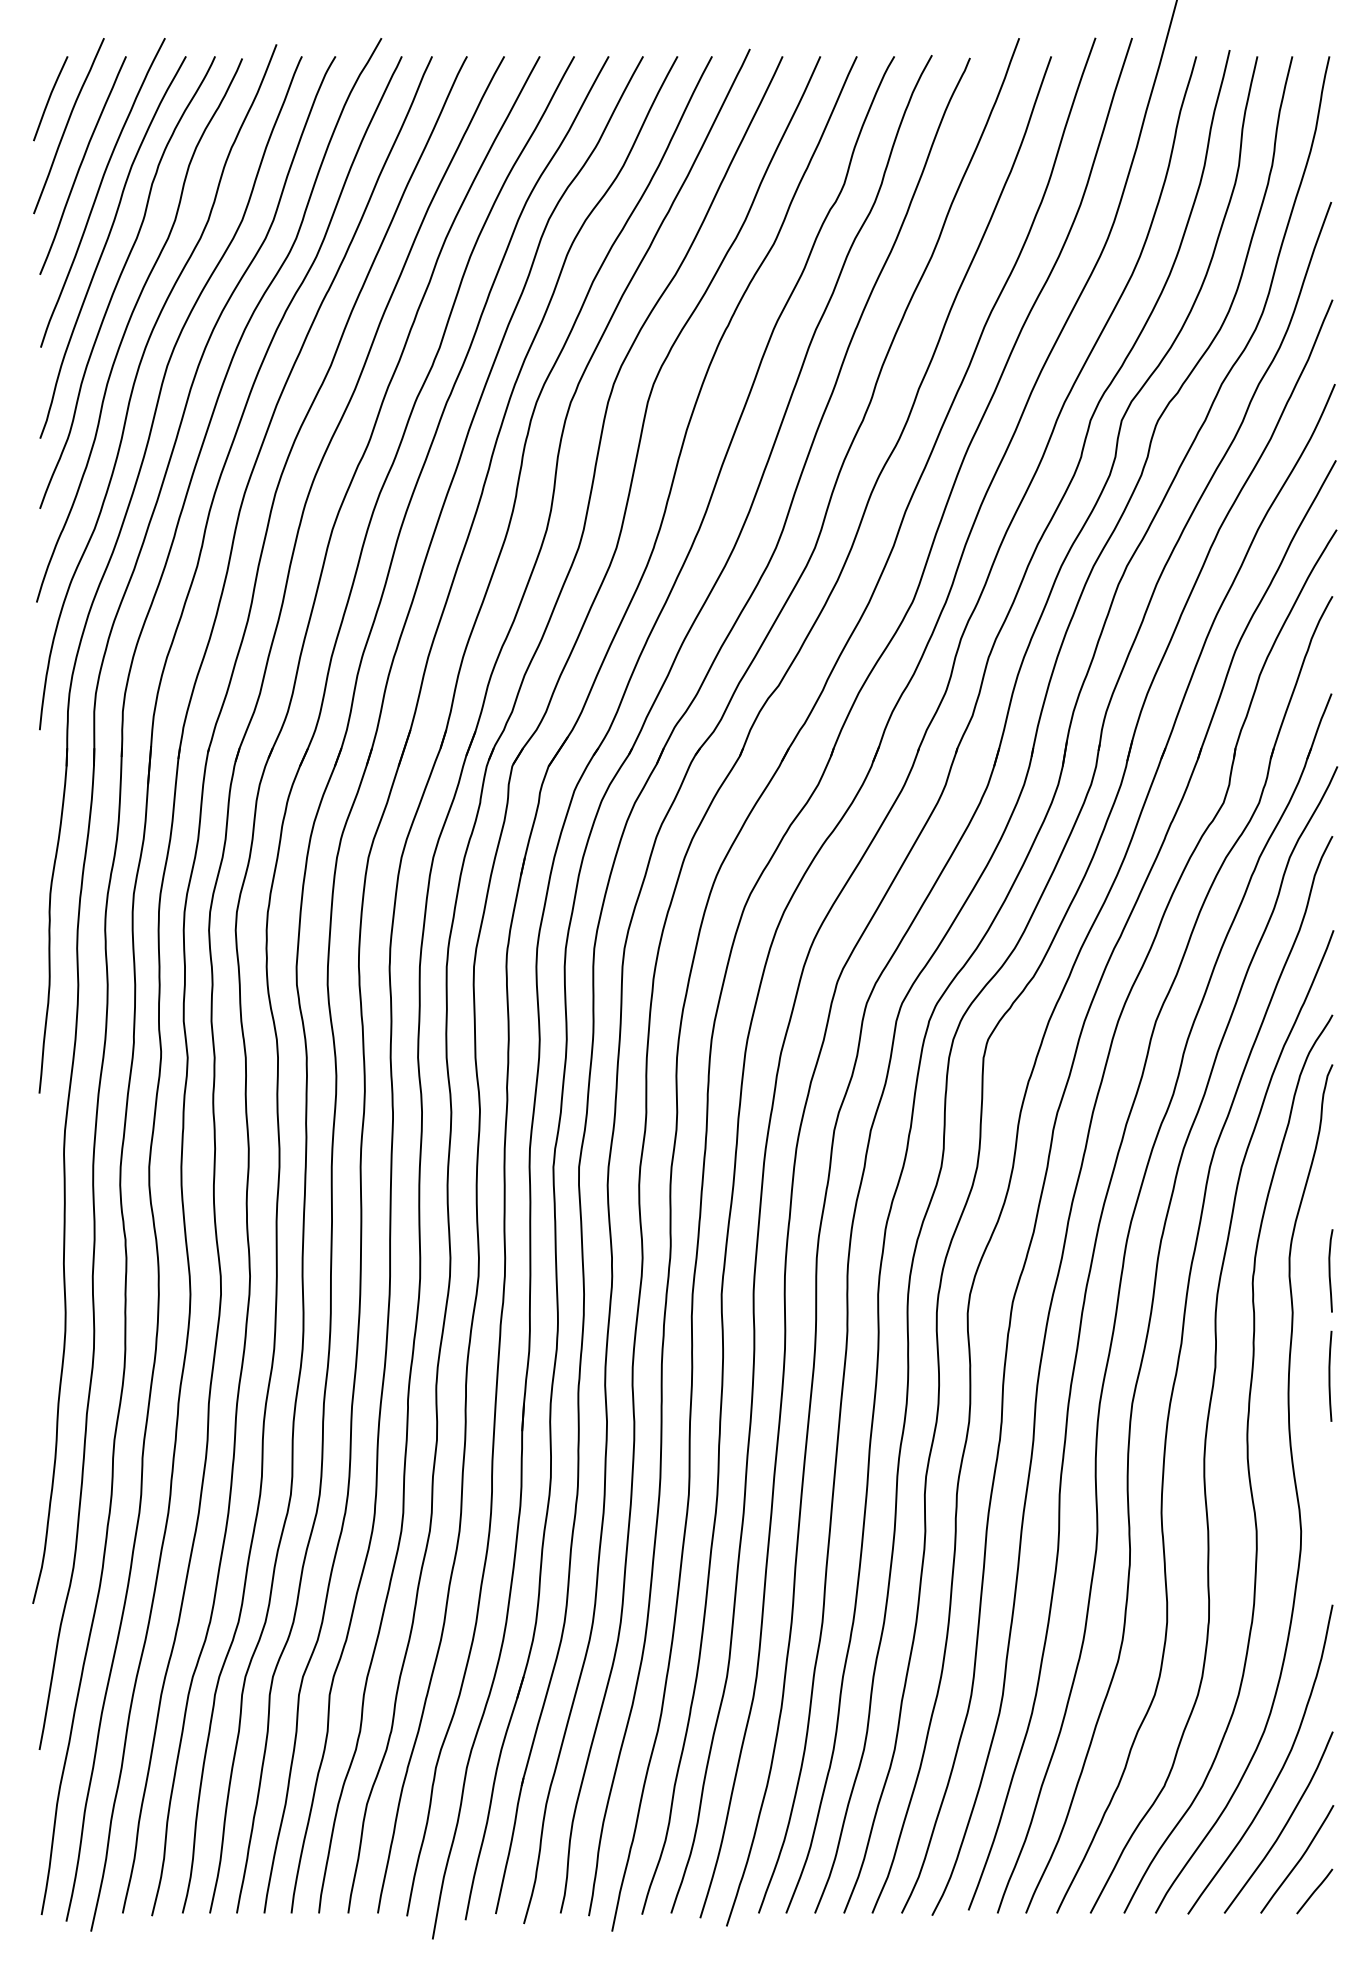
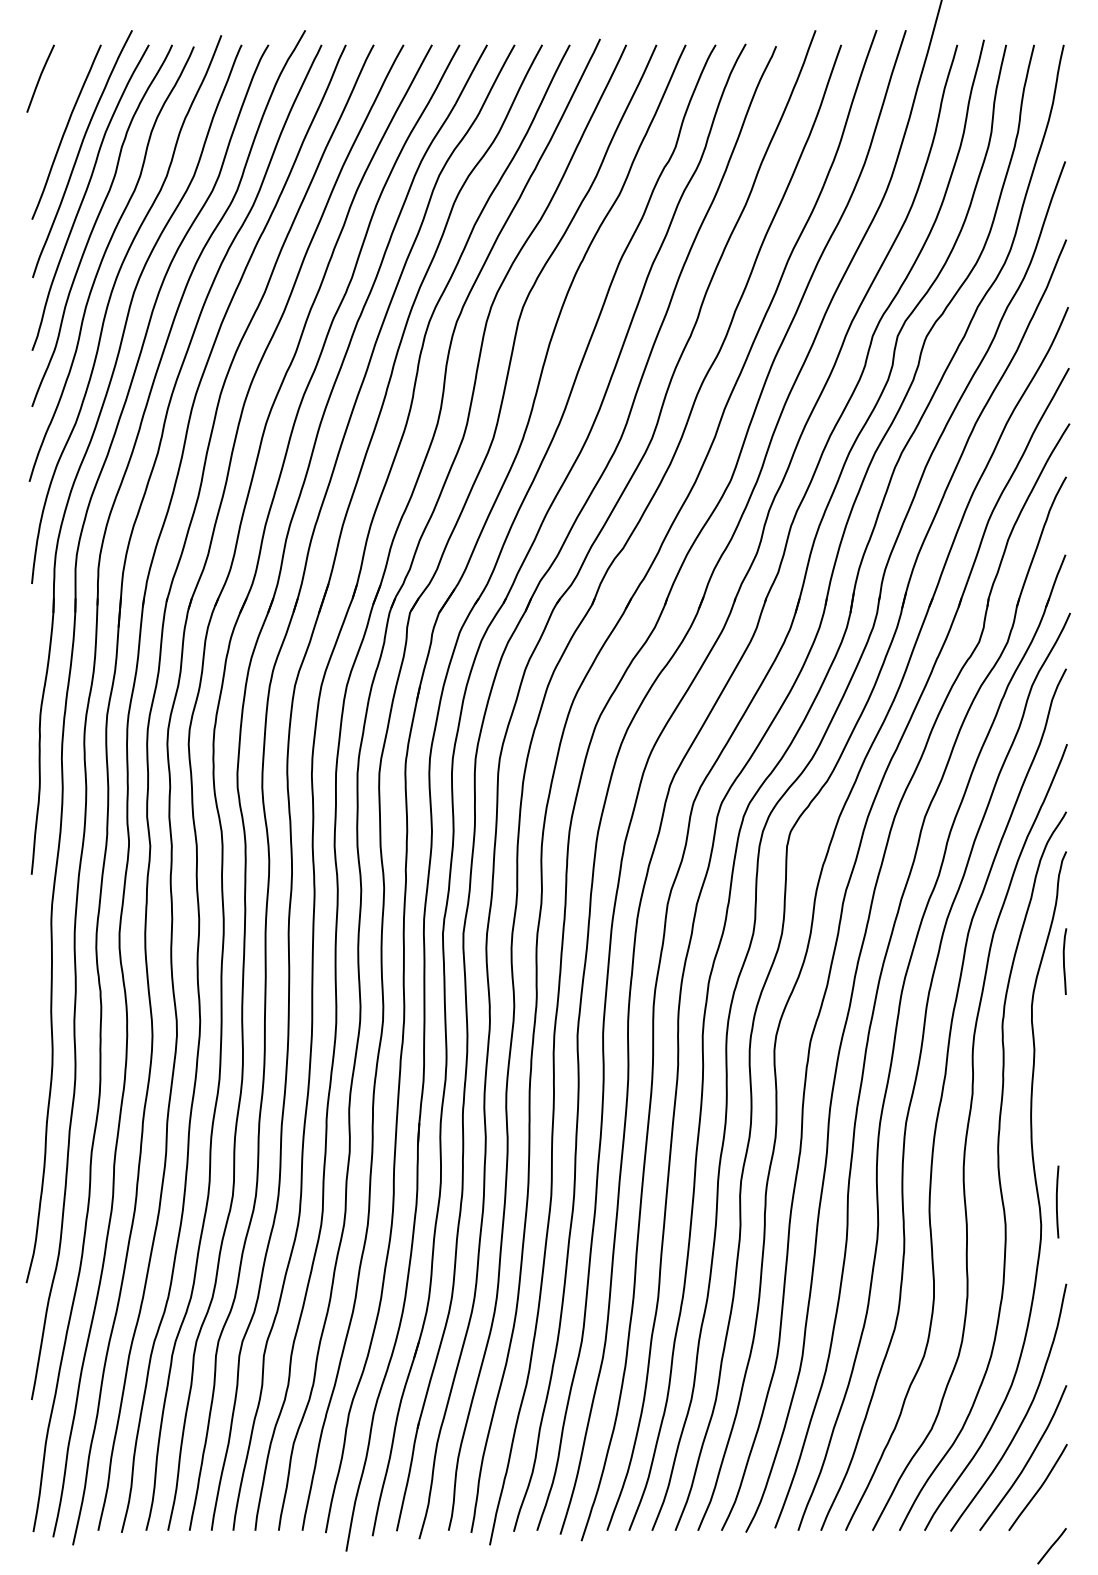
curve: (67, 125) -> (54, 100), removed
curve: (1330, 1270) -> (1064, 961), moved
curve: (1330, 1375) -> (1057, 1201), moved
line: (1314, 1891) -> (1051, 1546), moved

